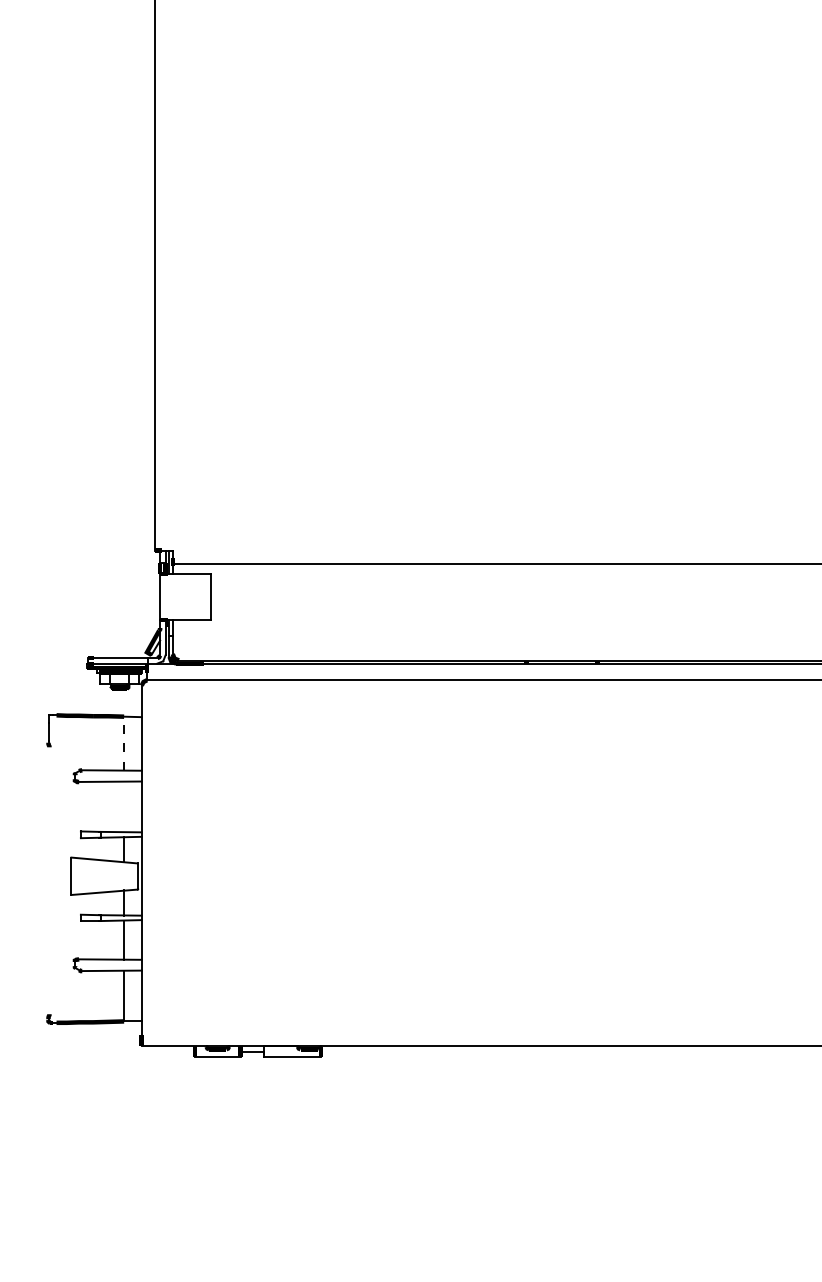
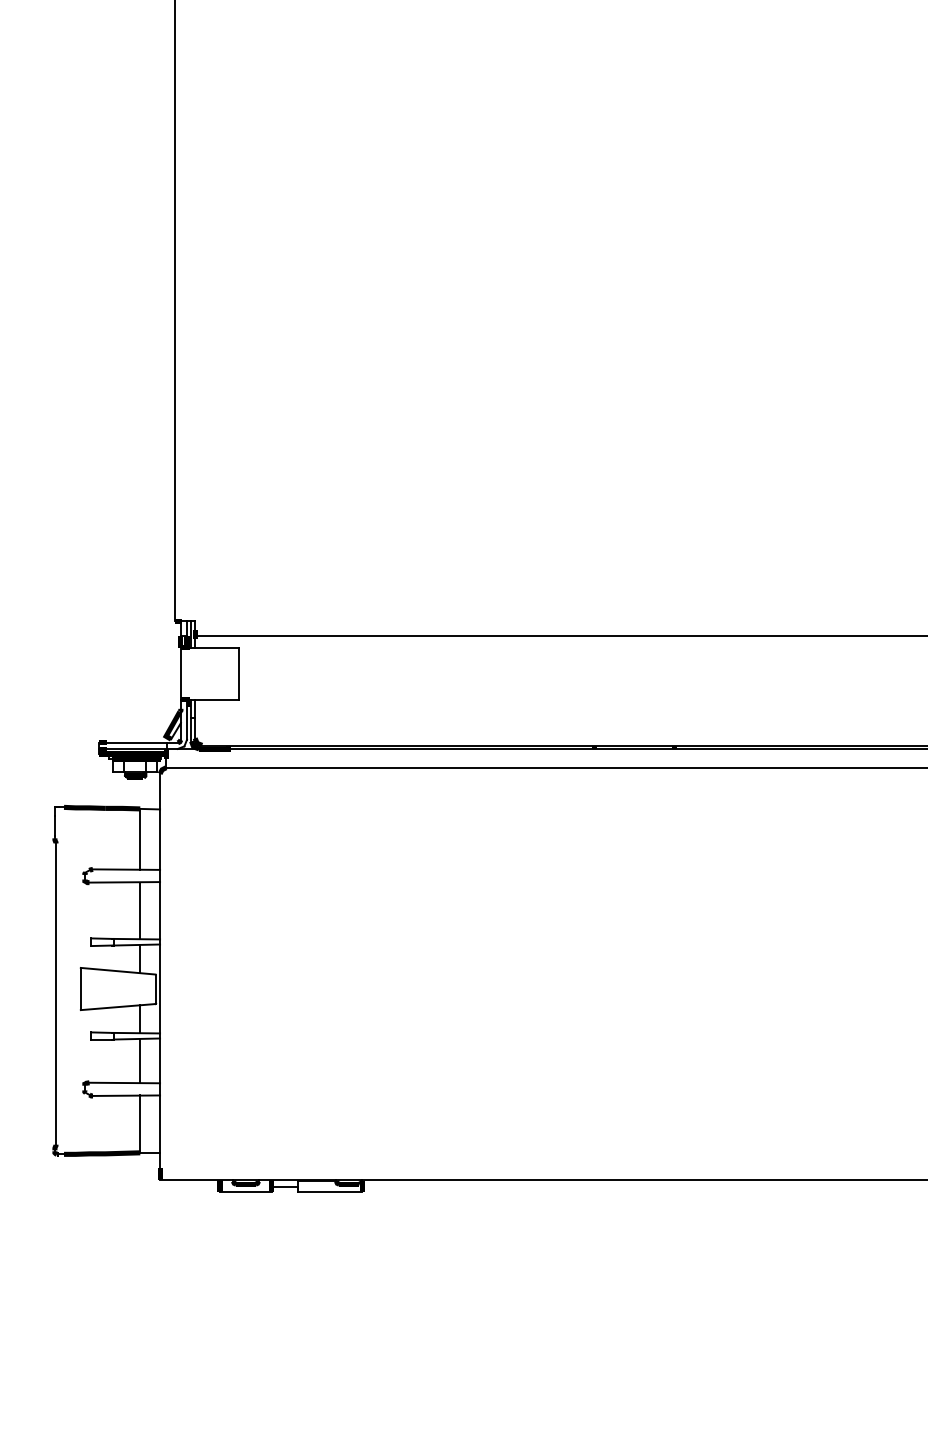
line: (124, 743) -> (140, 839), dashed -> solid
line: (124, 806) -> (140, 910), added
line: (49, 880) -> (56, 993), added

